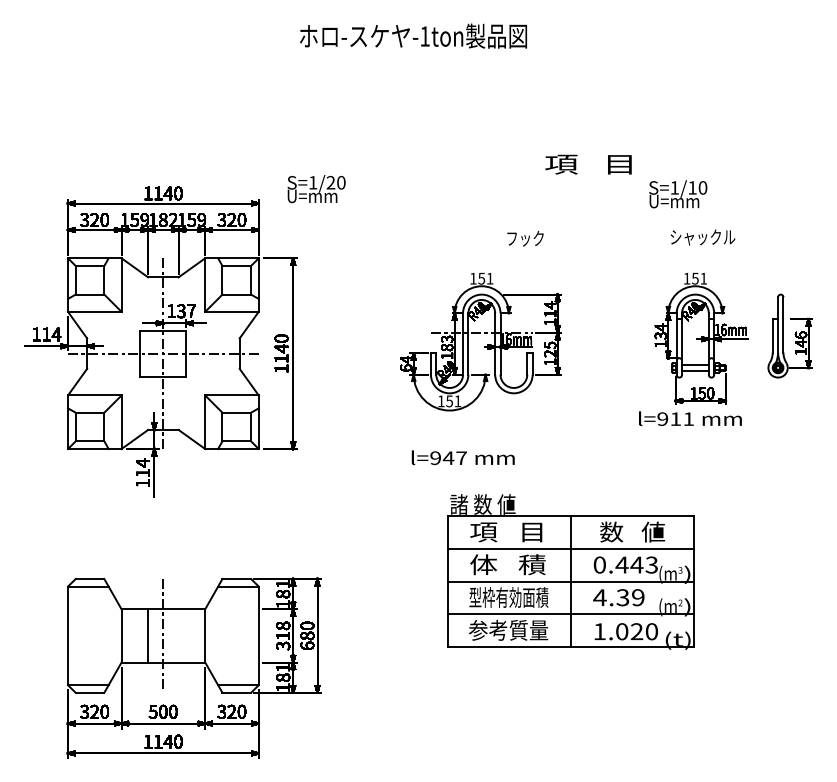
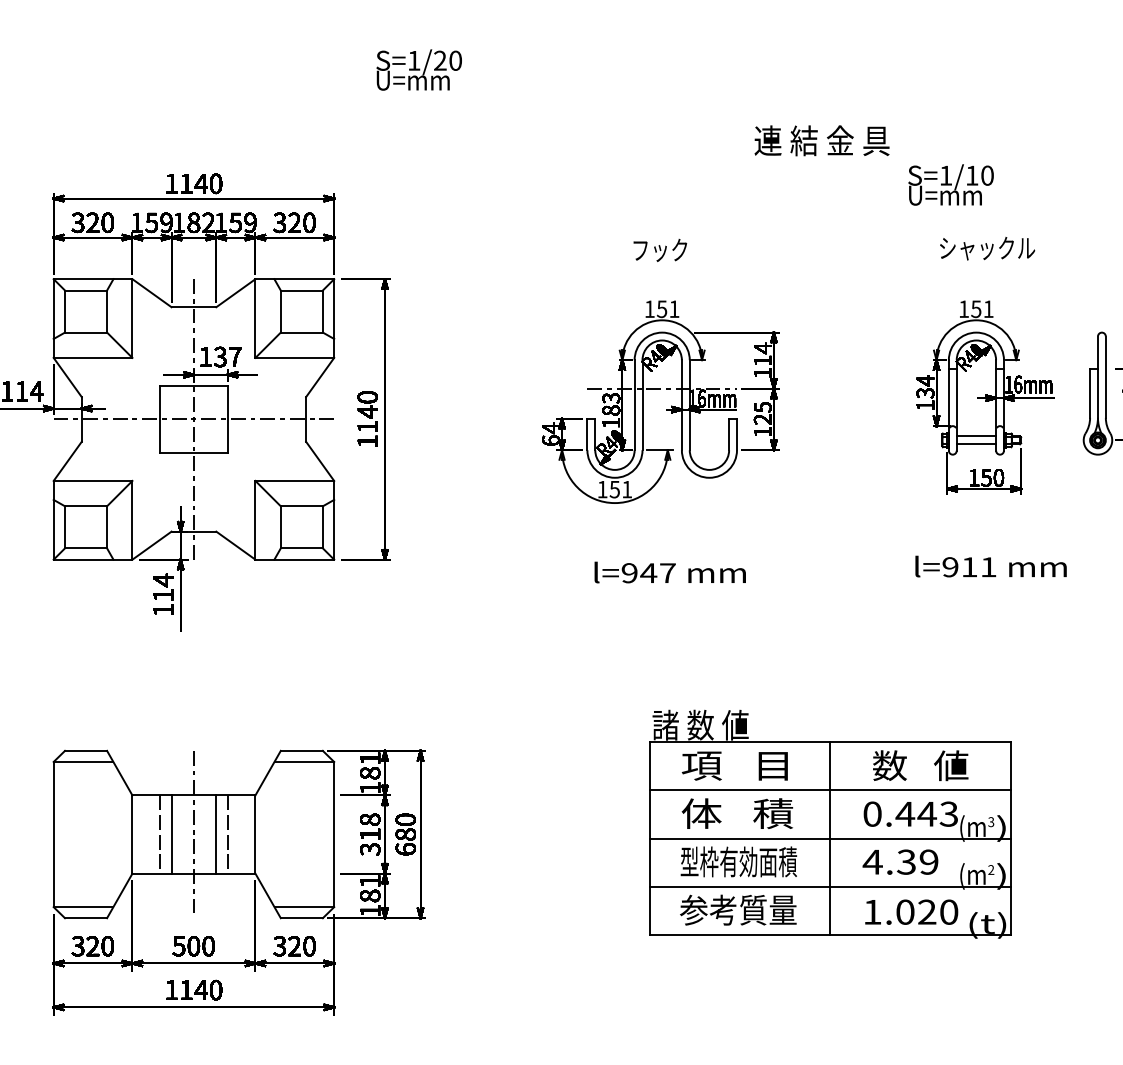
text: (590, 163) -> (822, 139), 項   目 -> 連 結 金 具
text: (316, 189) -> (419, 70), moved
text: (525, 238) -> (660, 250), moved
text: (690, 418) -> (991, 566), moved
text: (462, 457) -> (669, 572), moved
part: (570, 571) -> (829, 823), moved
line: (140, 635) -> (160, 833), added
line: (178, 635) -> (216, 833), added
line: (186, 635) -> (227, 833), added

